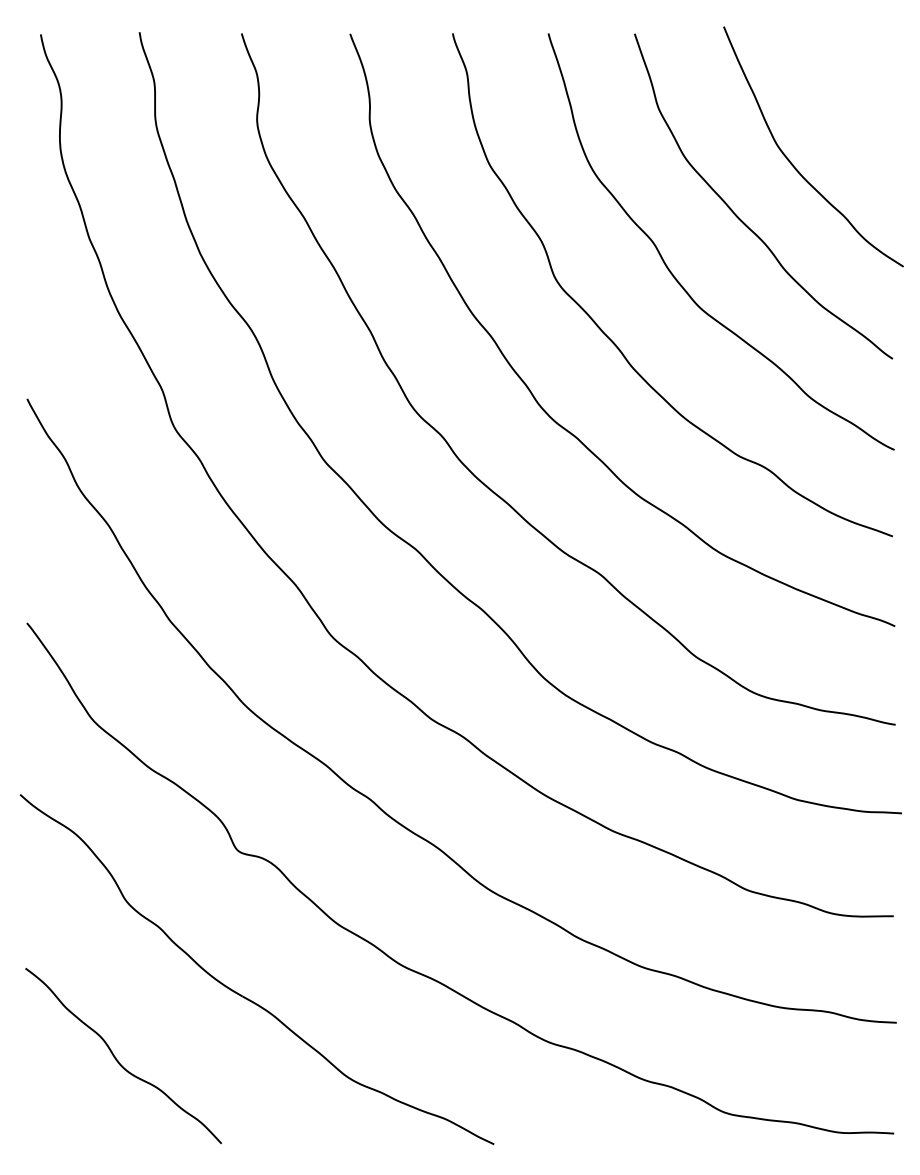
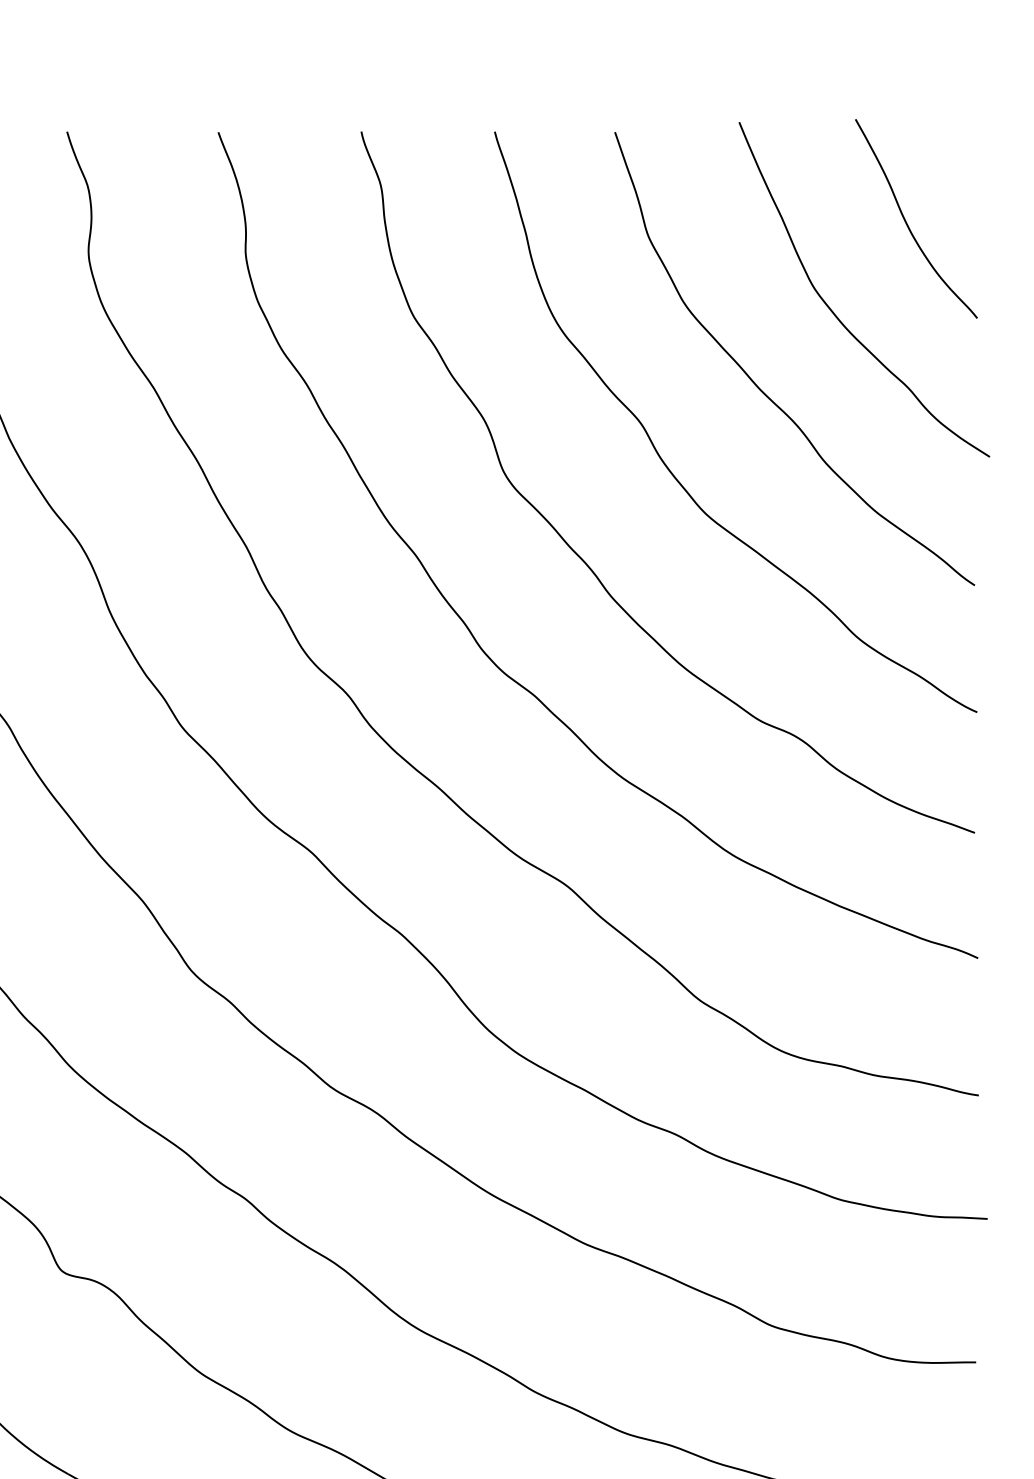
curve: (844, 98) -> (907, 222), added

